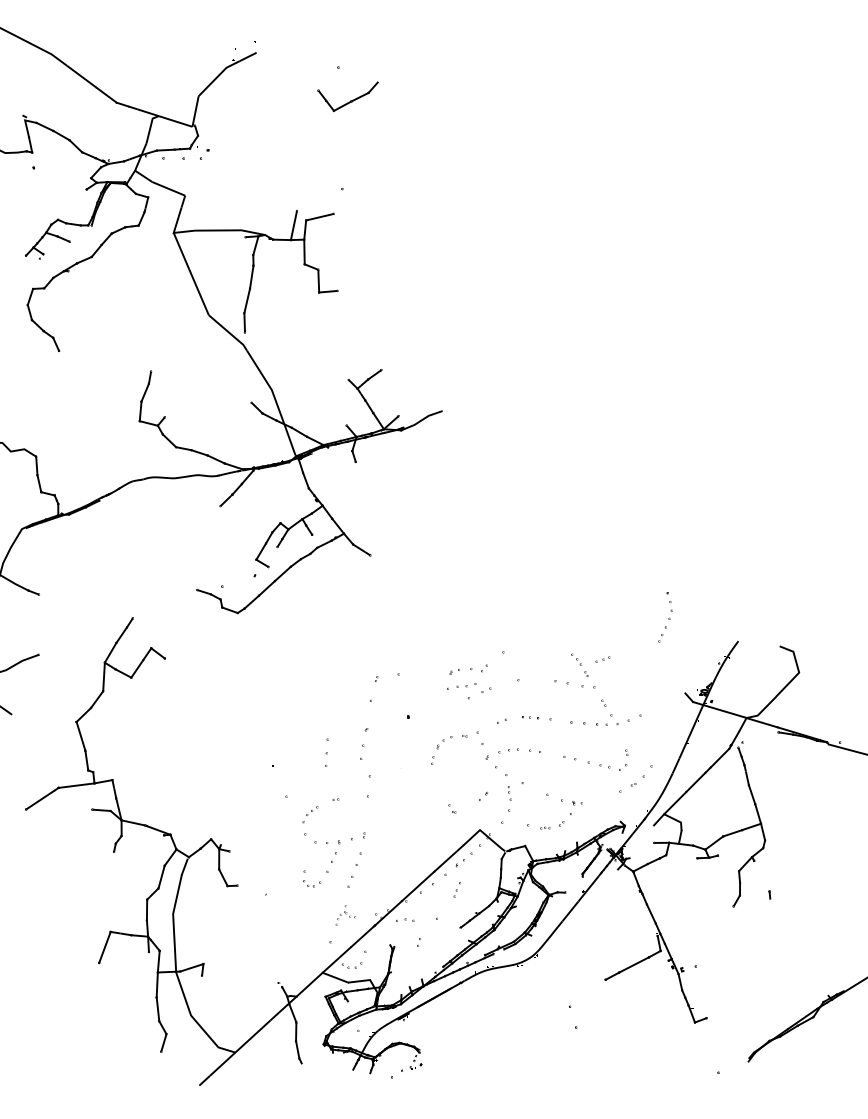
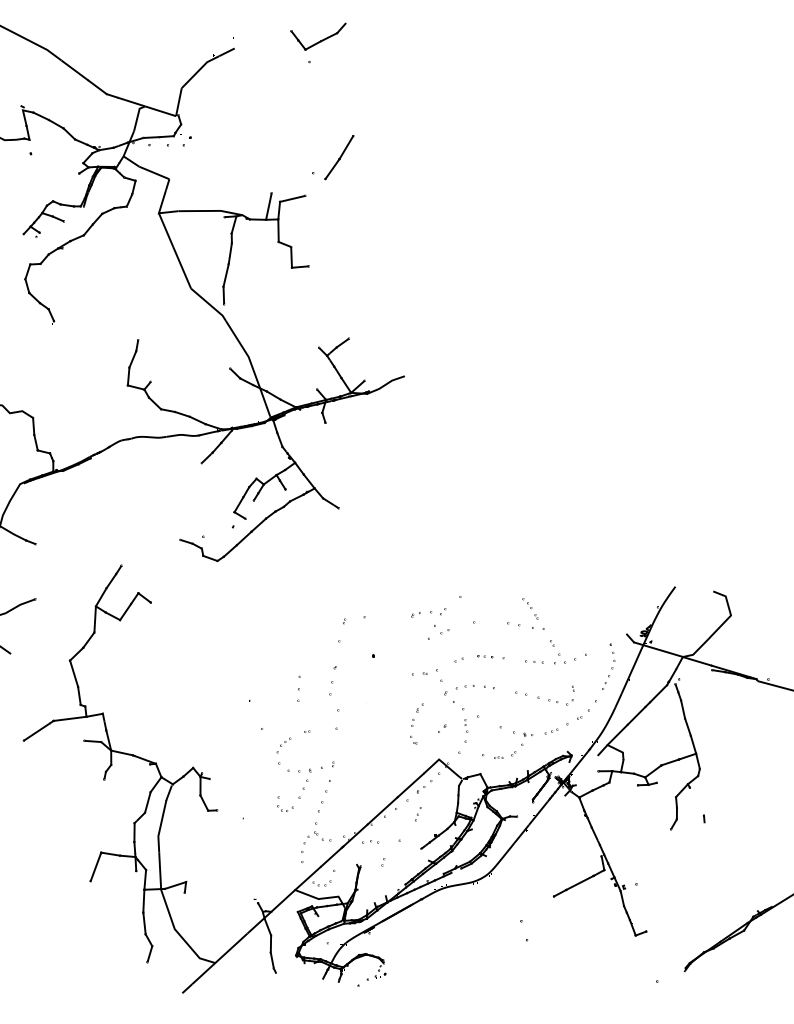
part: (348, 96) -> (318, 36), moved
line: (371, 171) -> (339, 157), added
part: (665, 616) -> (608, 666), moved
part: (602, 659) -> (551, 731), moved
part: (456, 687) -> (417, 629), removed
part: (584, 722) -> (534, 661), size x0.71
part: (437, 751) -> (417, 714), moved
part: (345, 915) -> (316, 837), size x1.67

